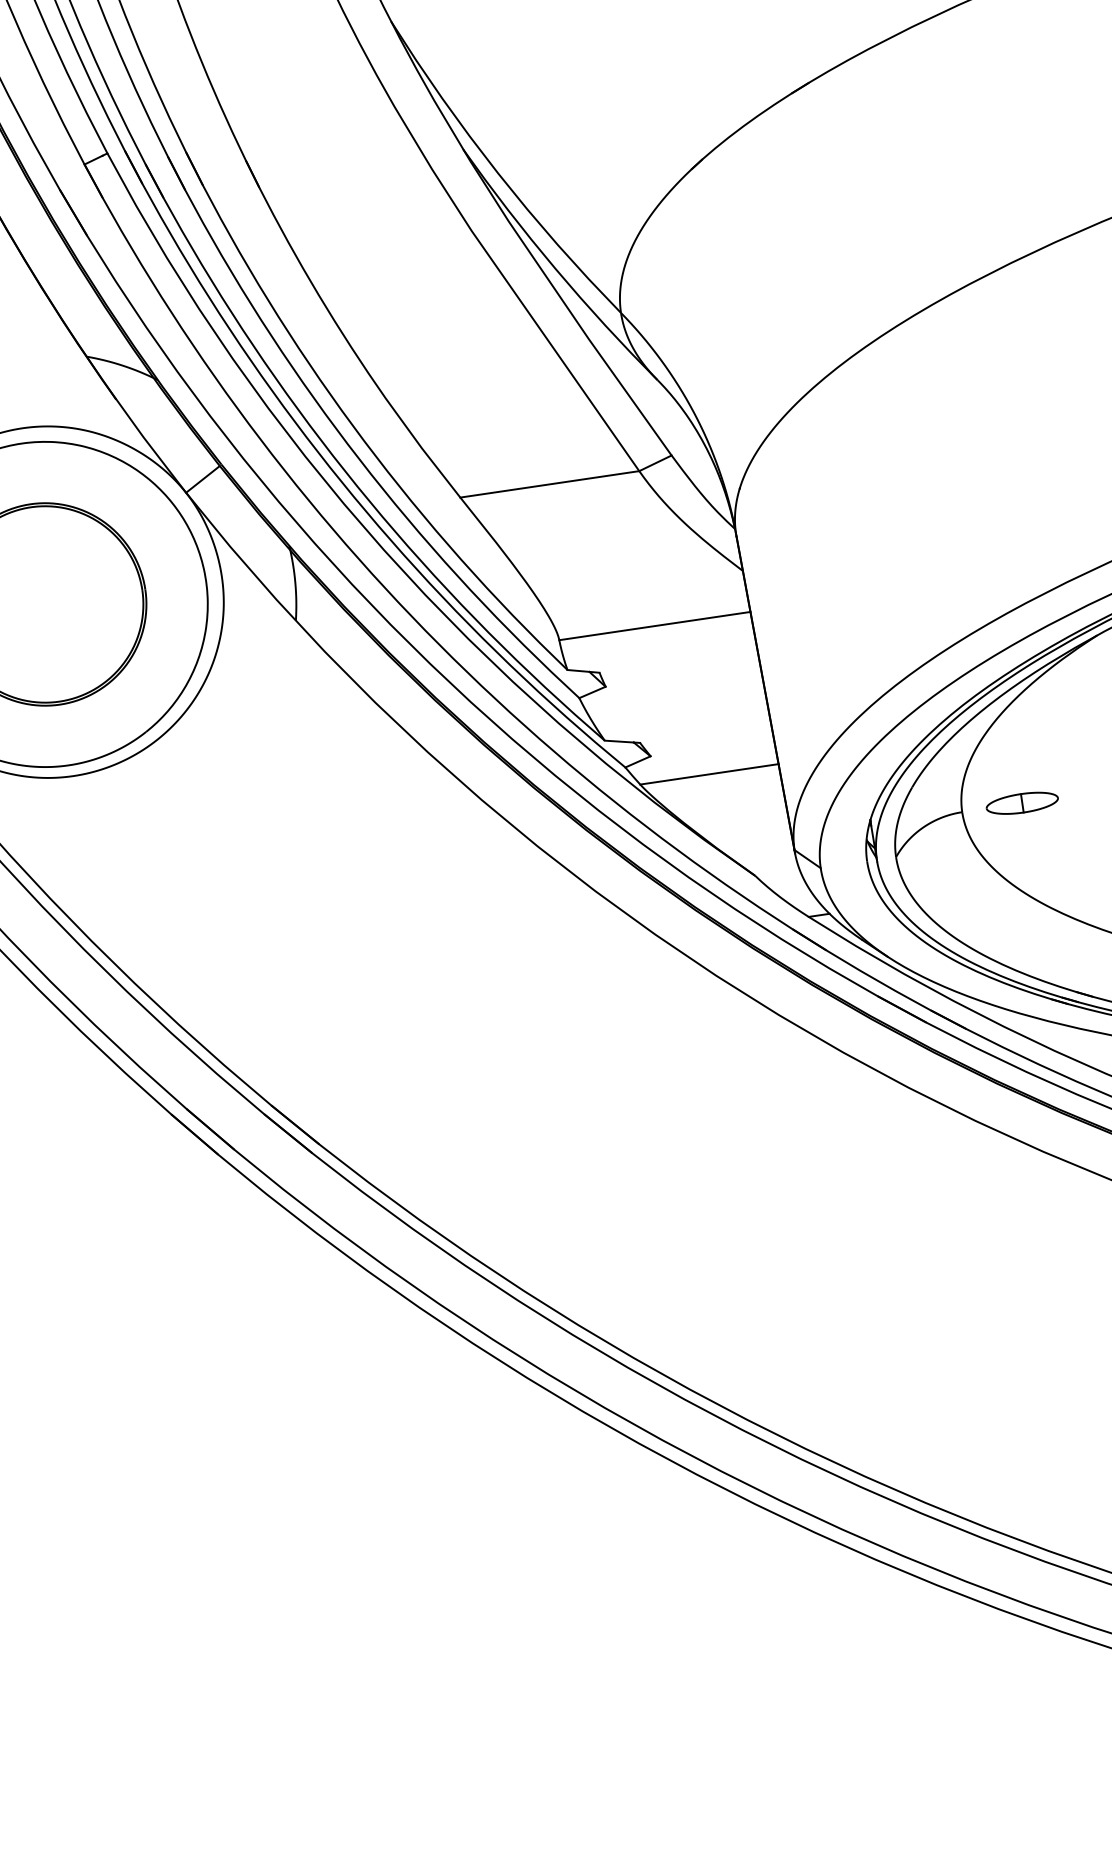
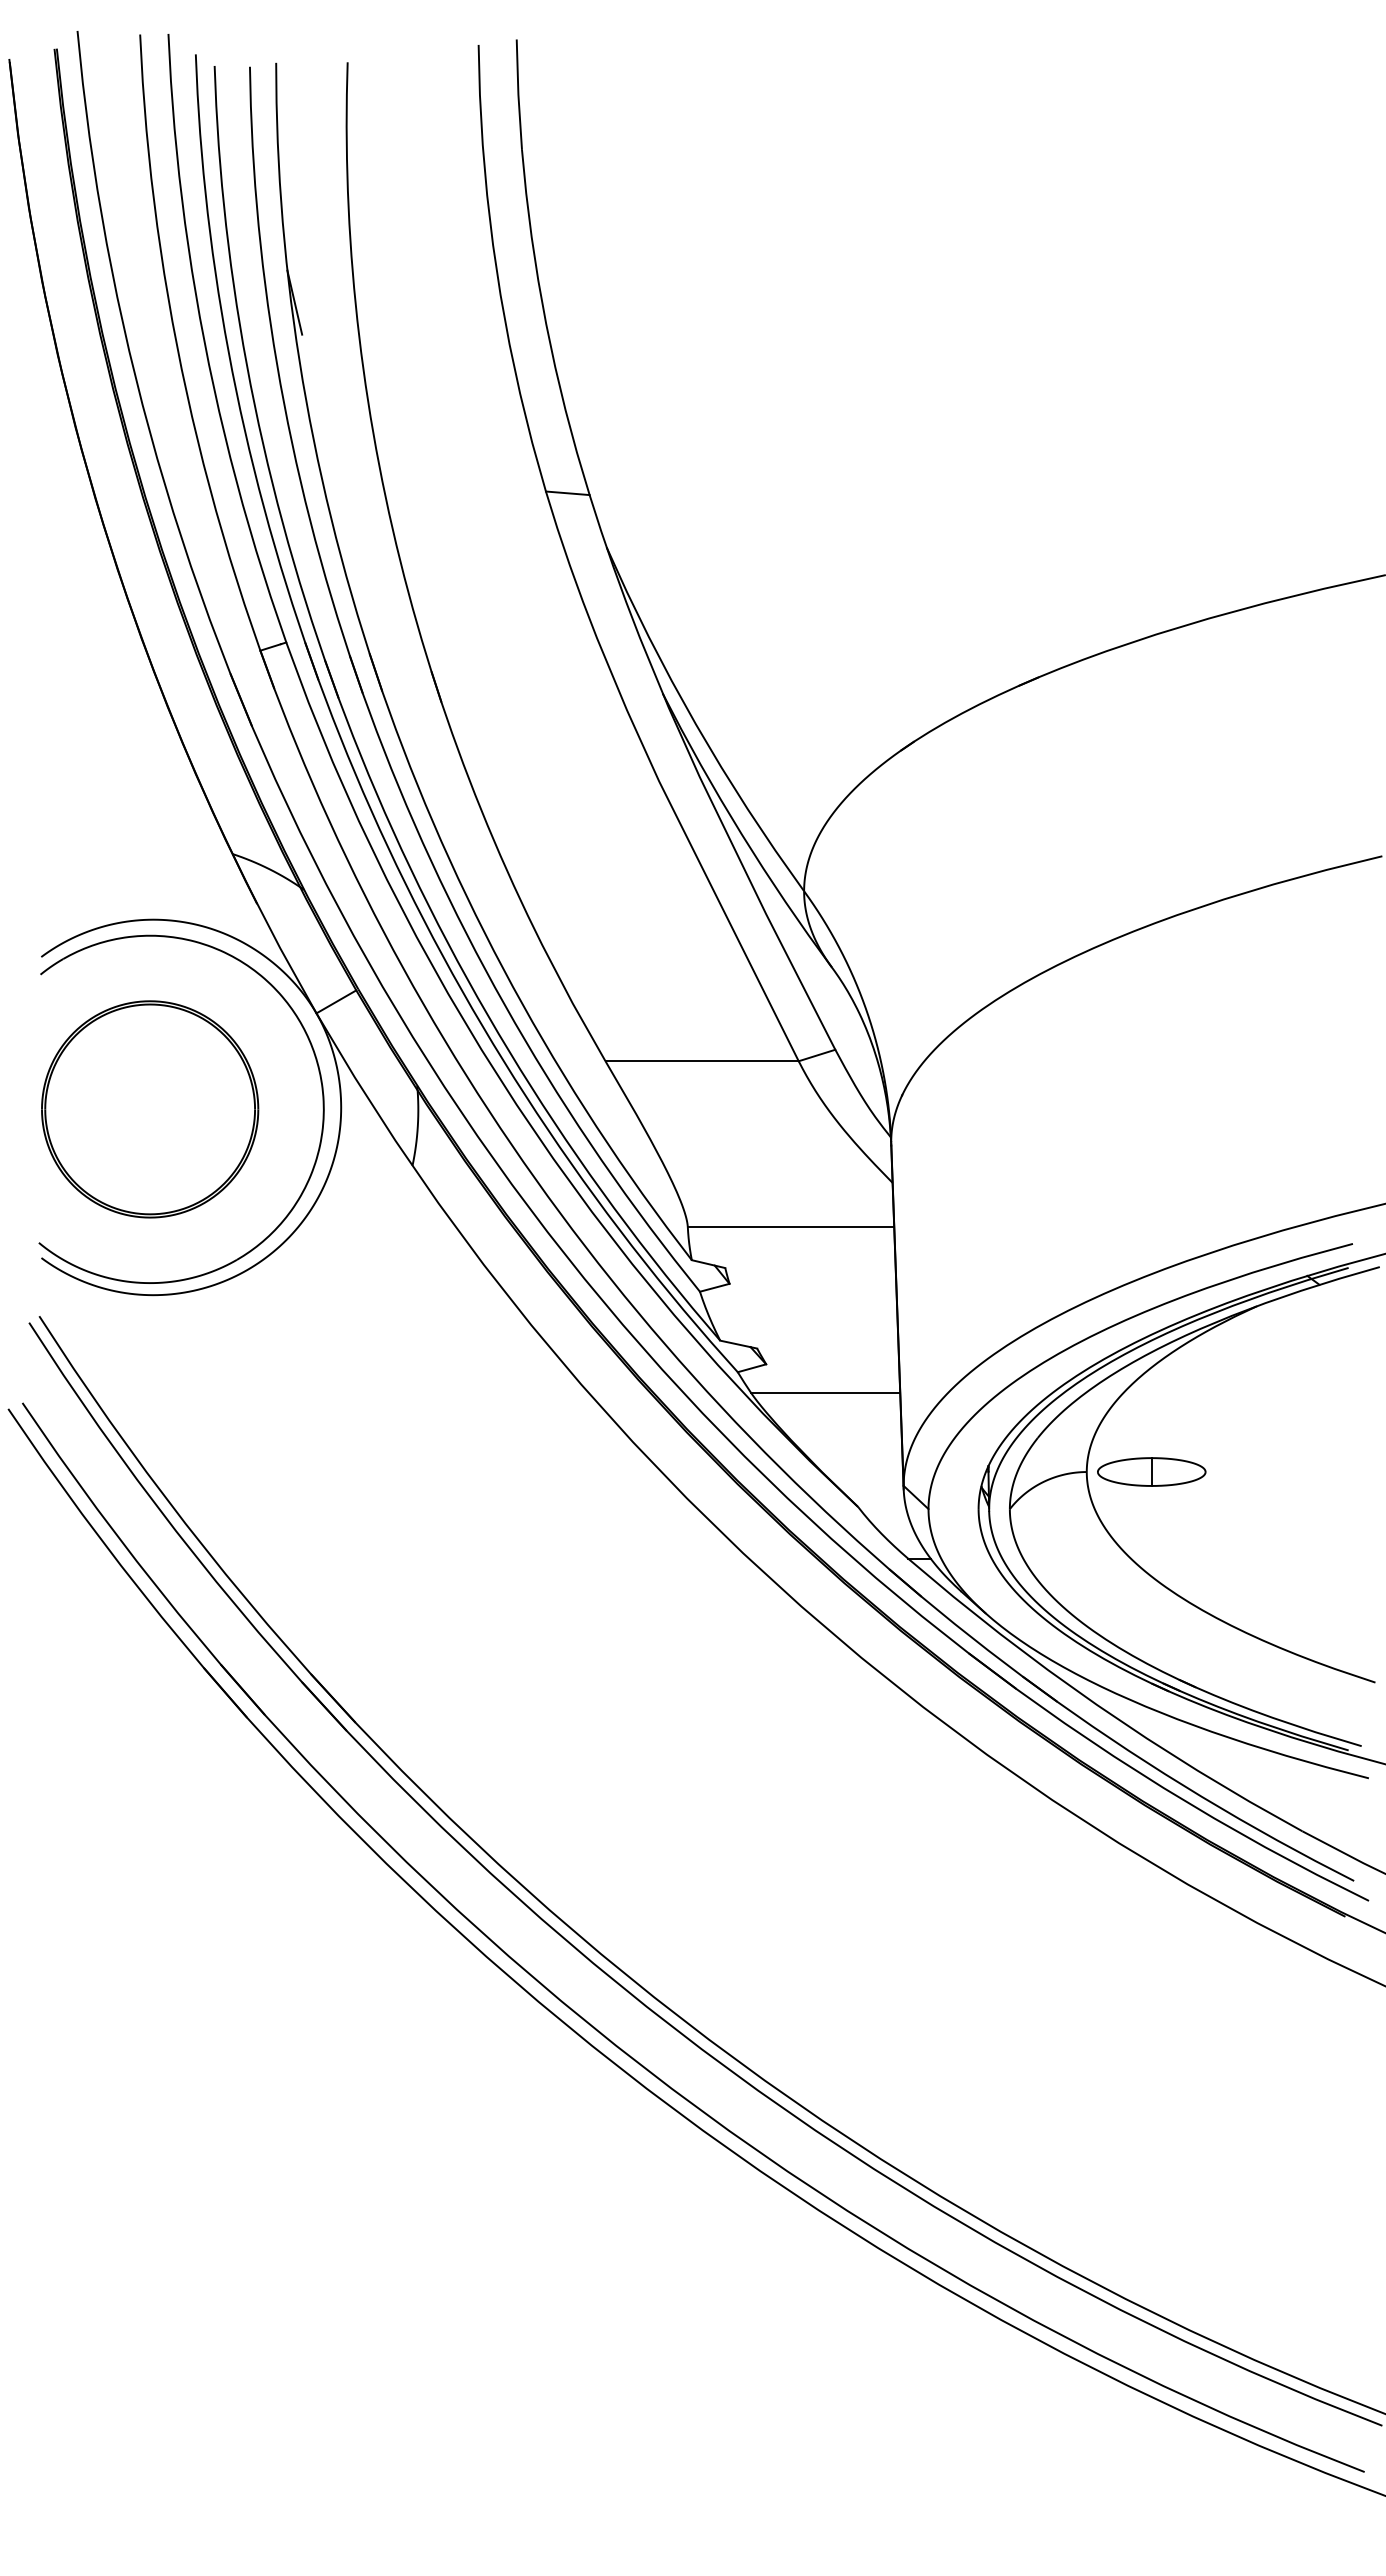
part: (1022, 802) -> (1151, 1471), size x1.4

